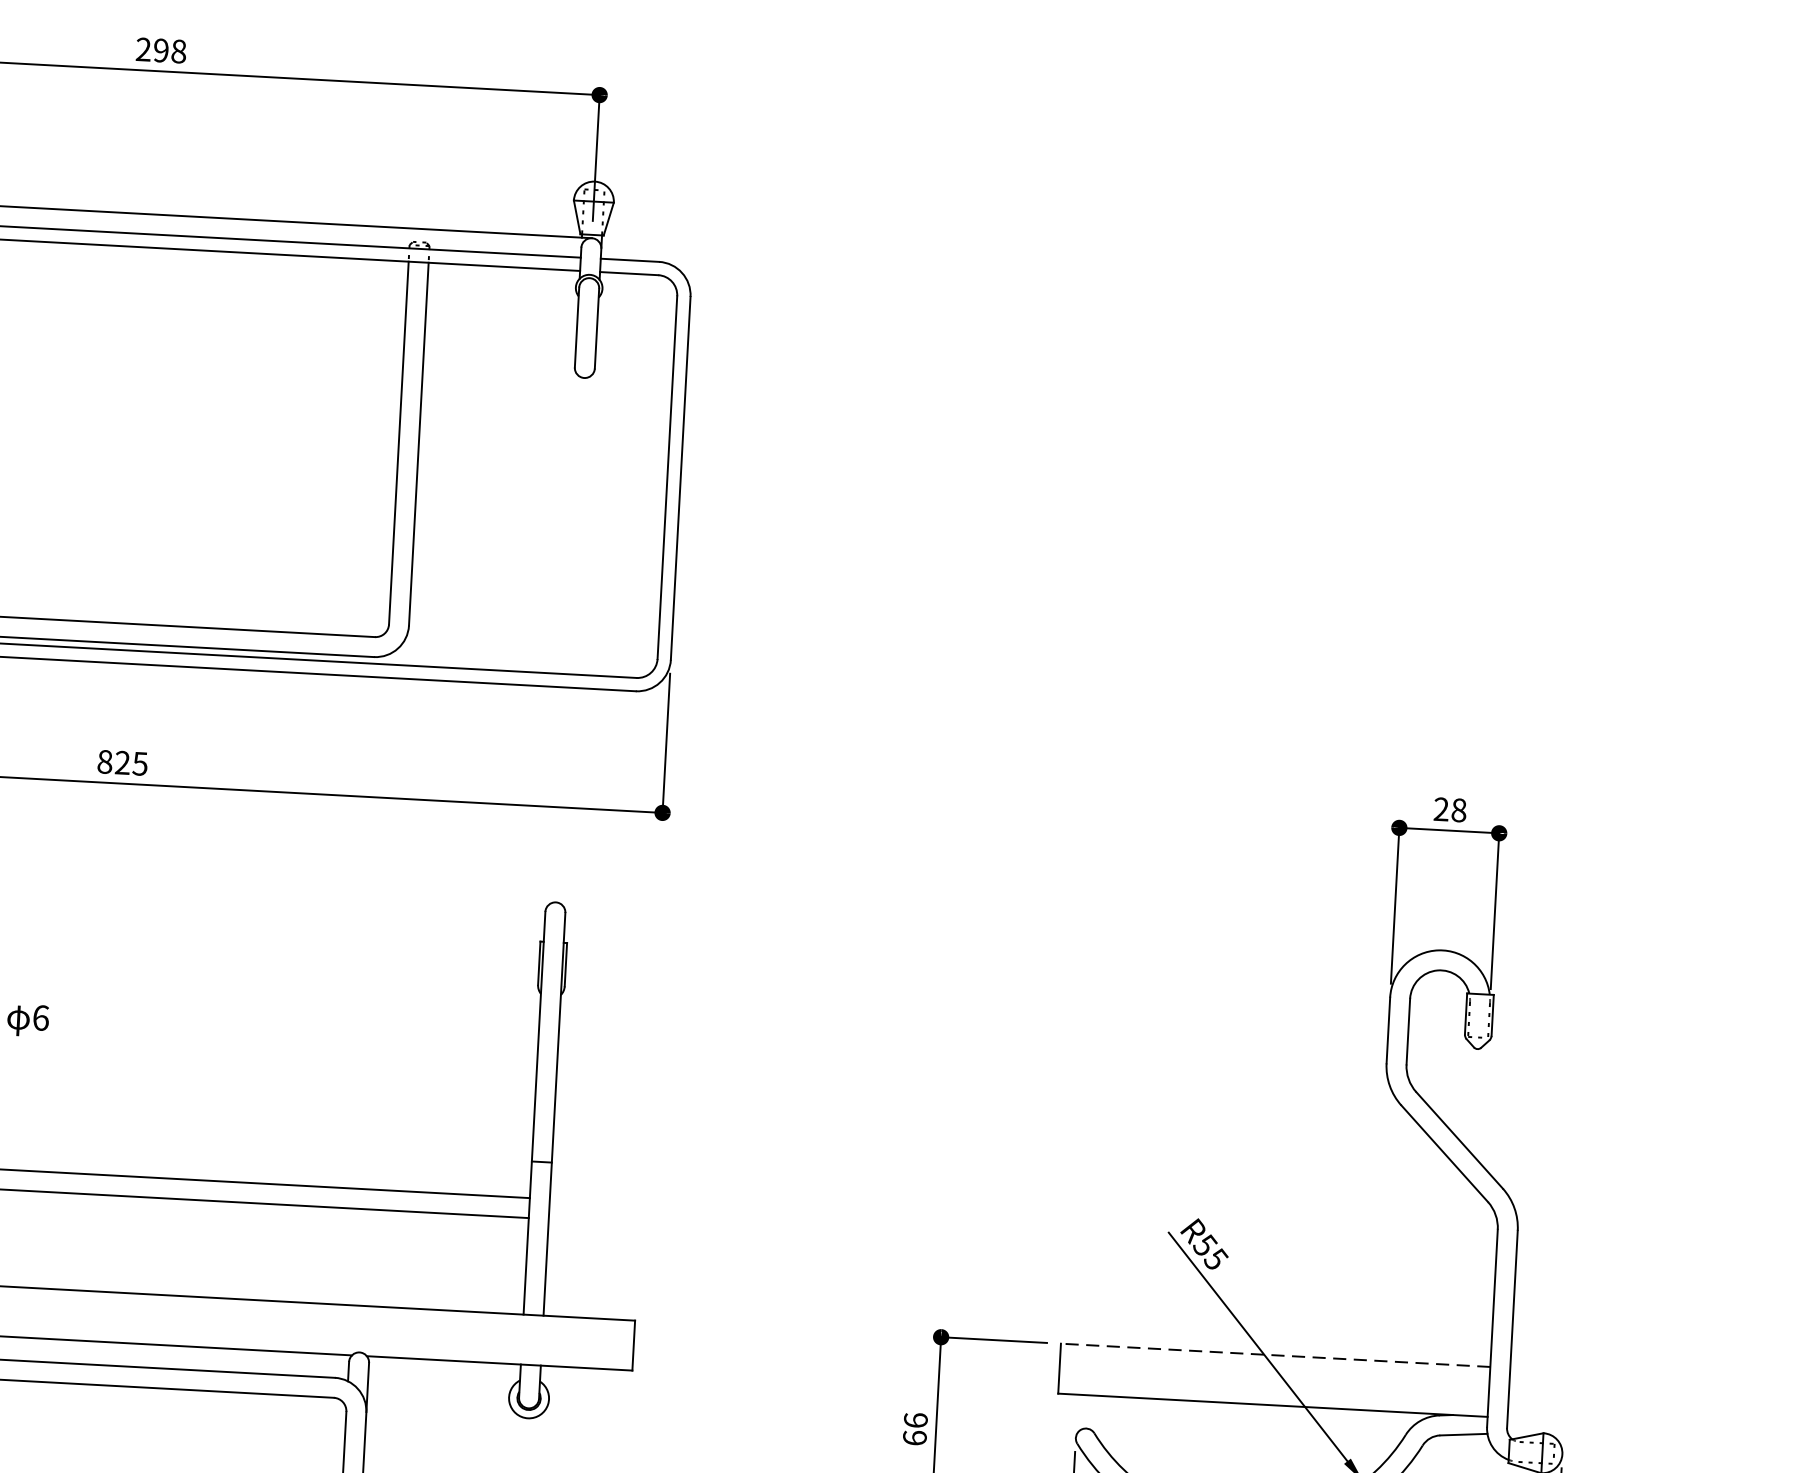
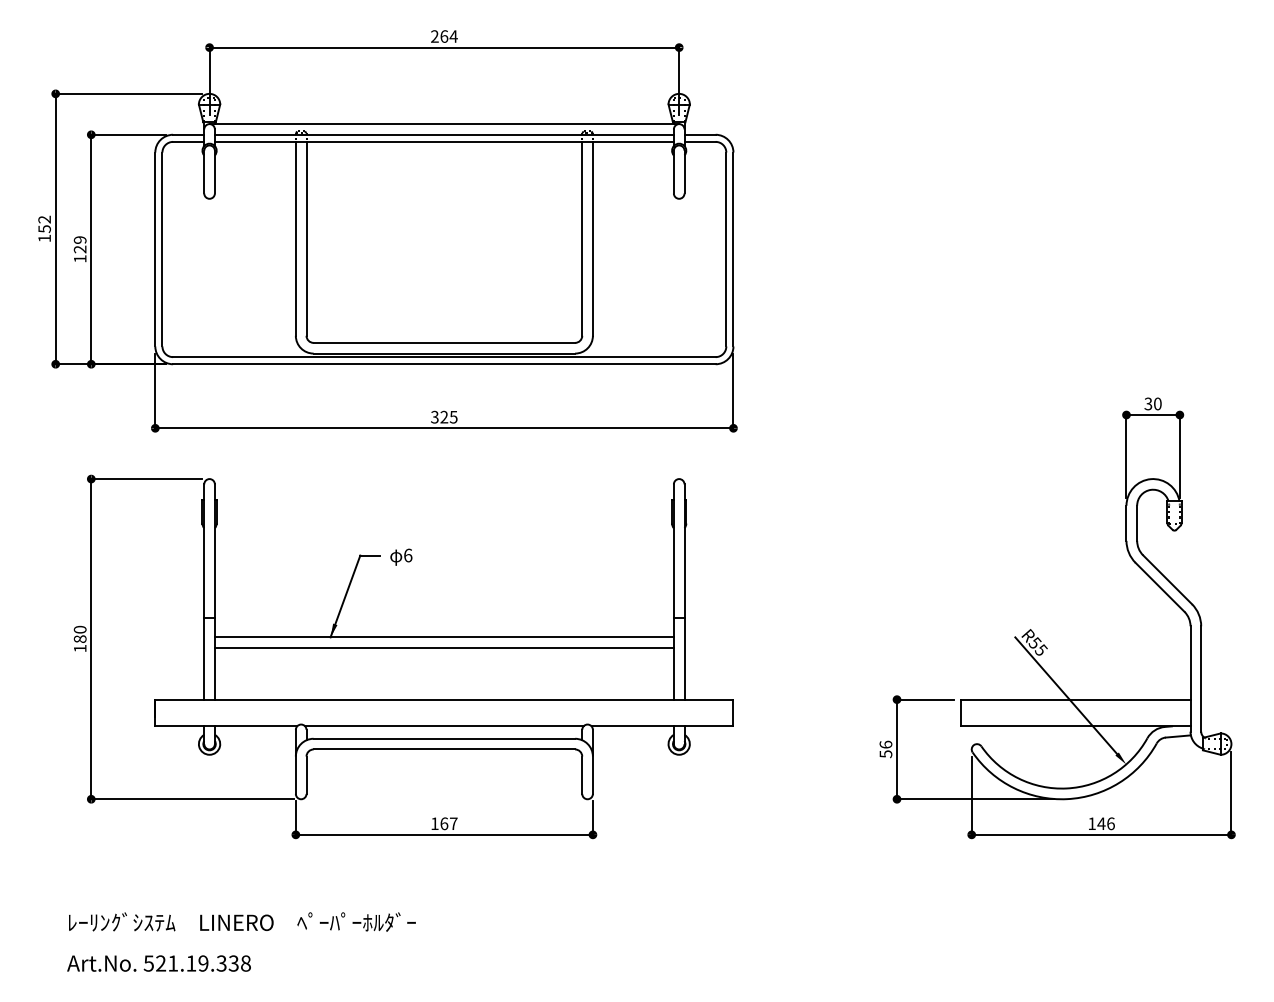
text: (169, 50) -> (448, 36), 298 -> 264
text: (104, 762) -> (434, 417), 825 -> 325
text: (1449, 810) -> (1152, 404), 28 -> 30
line: (1275, 1355) -> (1075, 699), dashed -> solid
text: (914, 1438) -> (885, 754), 66 -> 56

